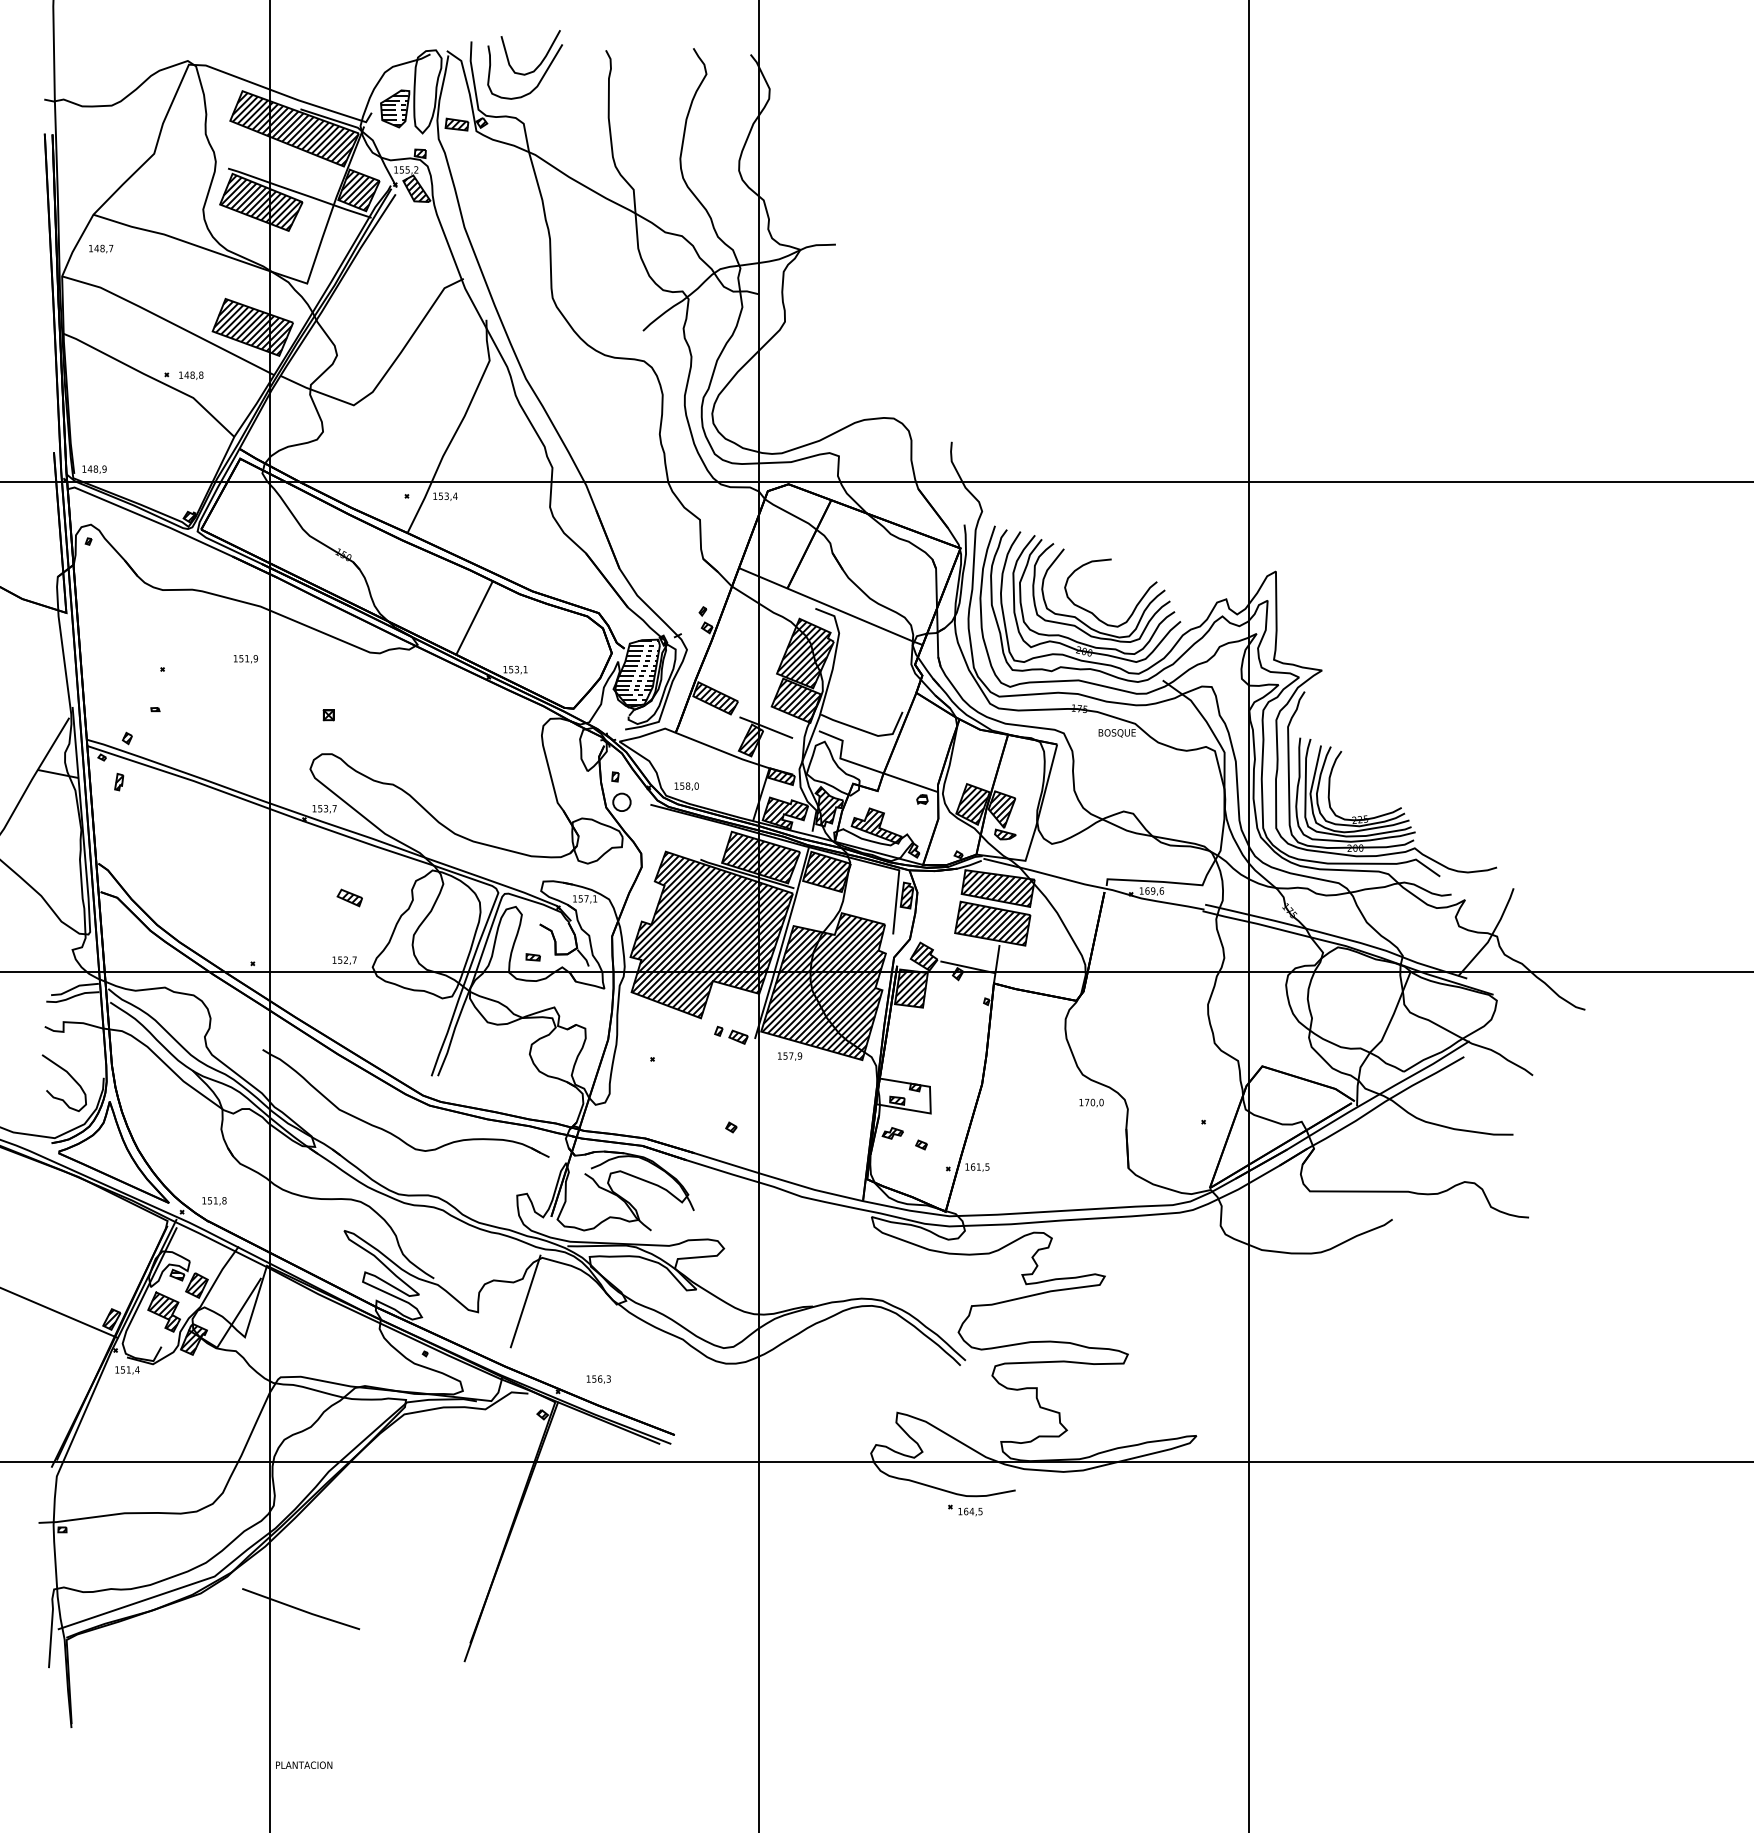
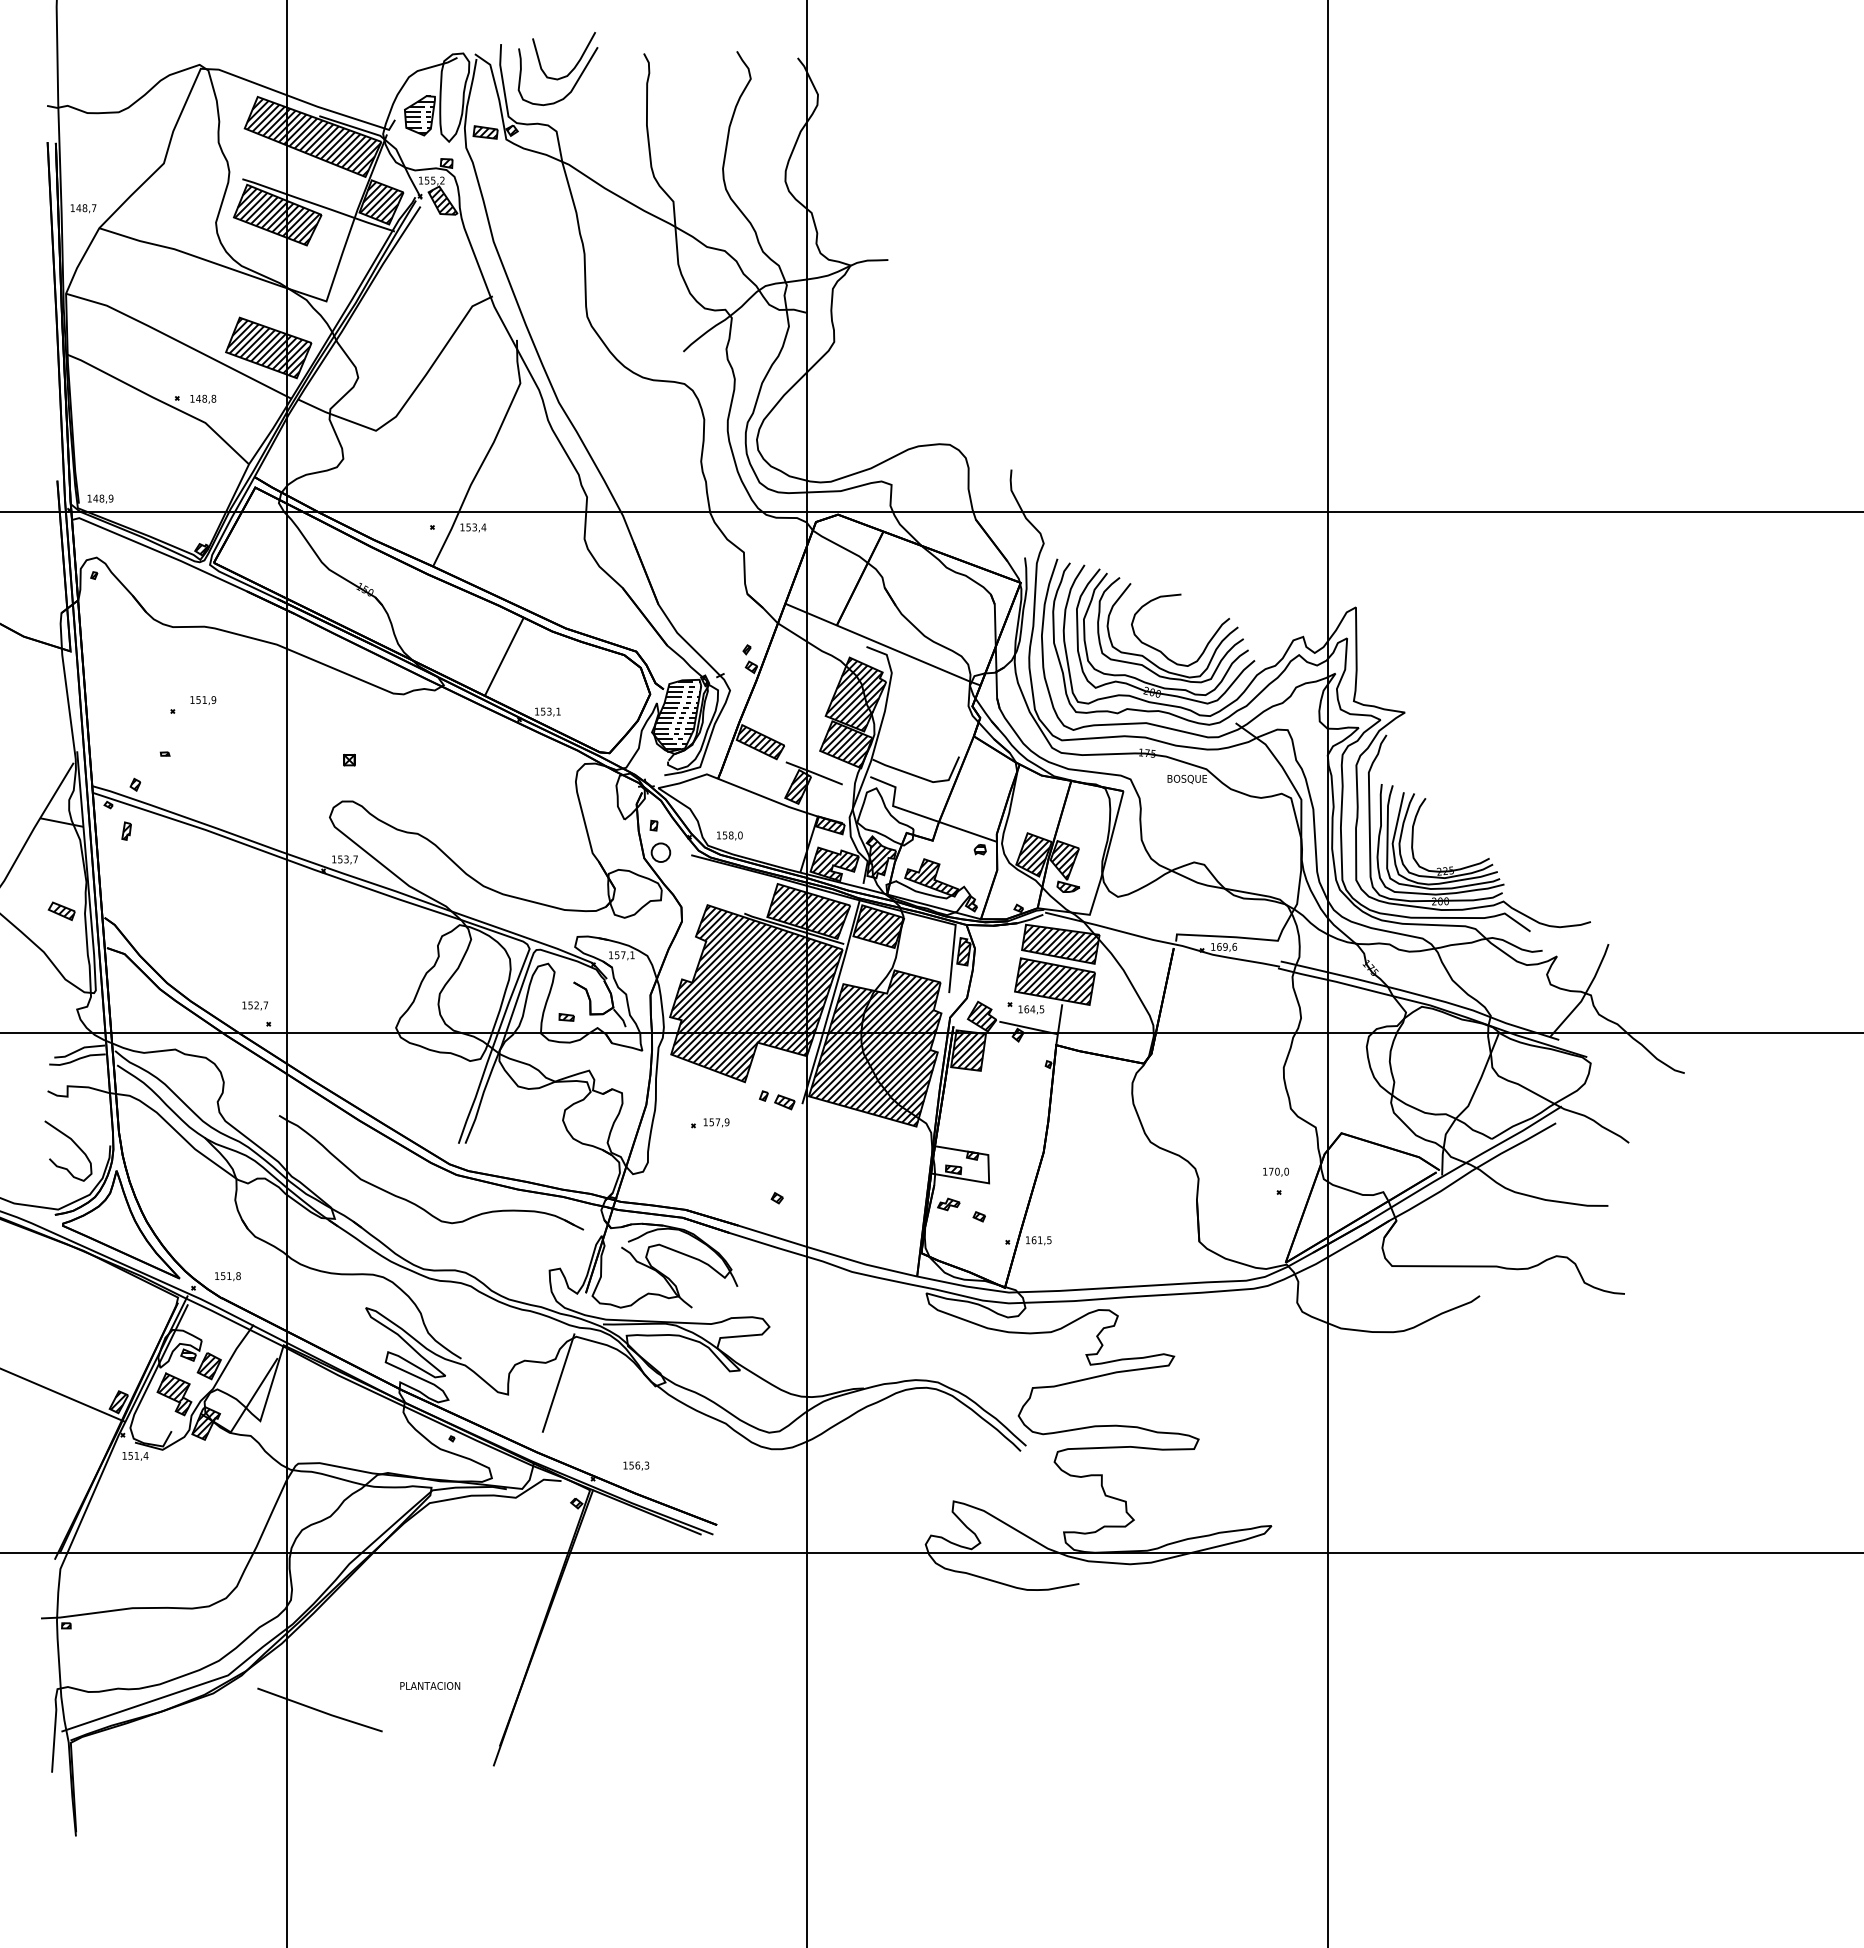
text: (101, 248) -> (83, 208), moved
text: (246, 659) -> (203, 700), moved
part: (349, 898) -> (61, 911), moved
text: (343, 960) -> (254, 1005), moved
text: (789, 1056) -> (716, 1122), moved
text: (1091, 1102) -> (1275, 1171), moved
part: (964, 1510) -> (1025, 1008), moved
text: (304, 1764) -> (430, 1685), moved

